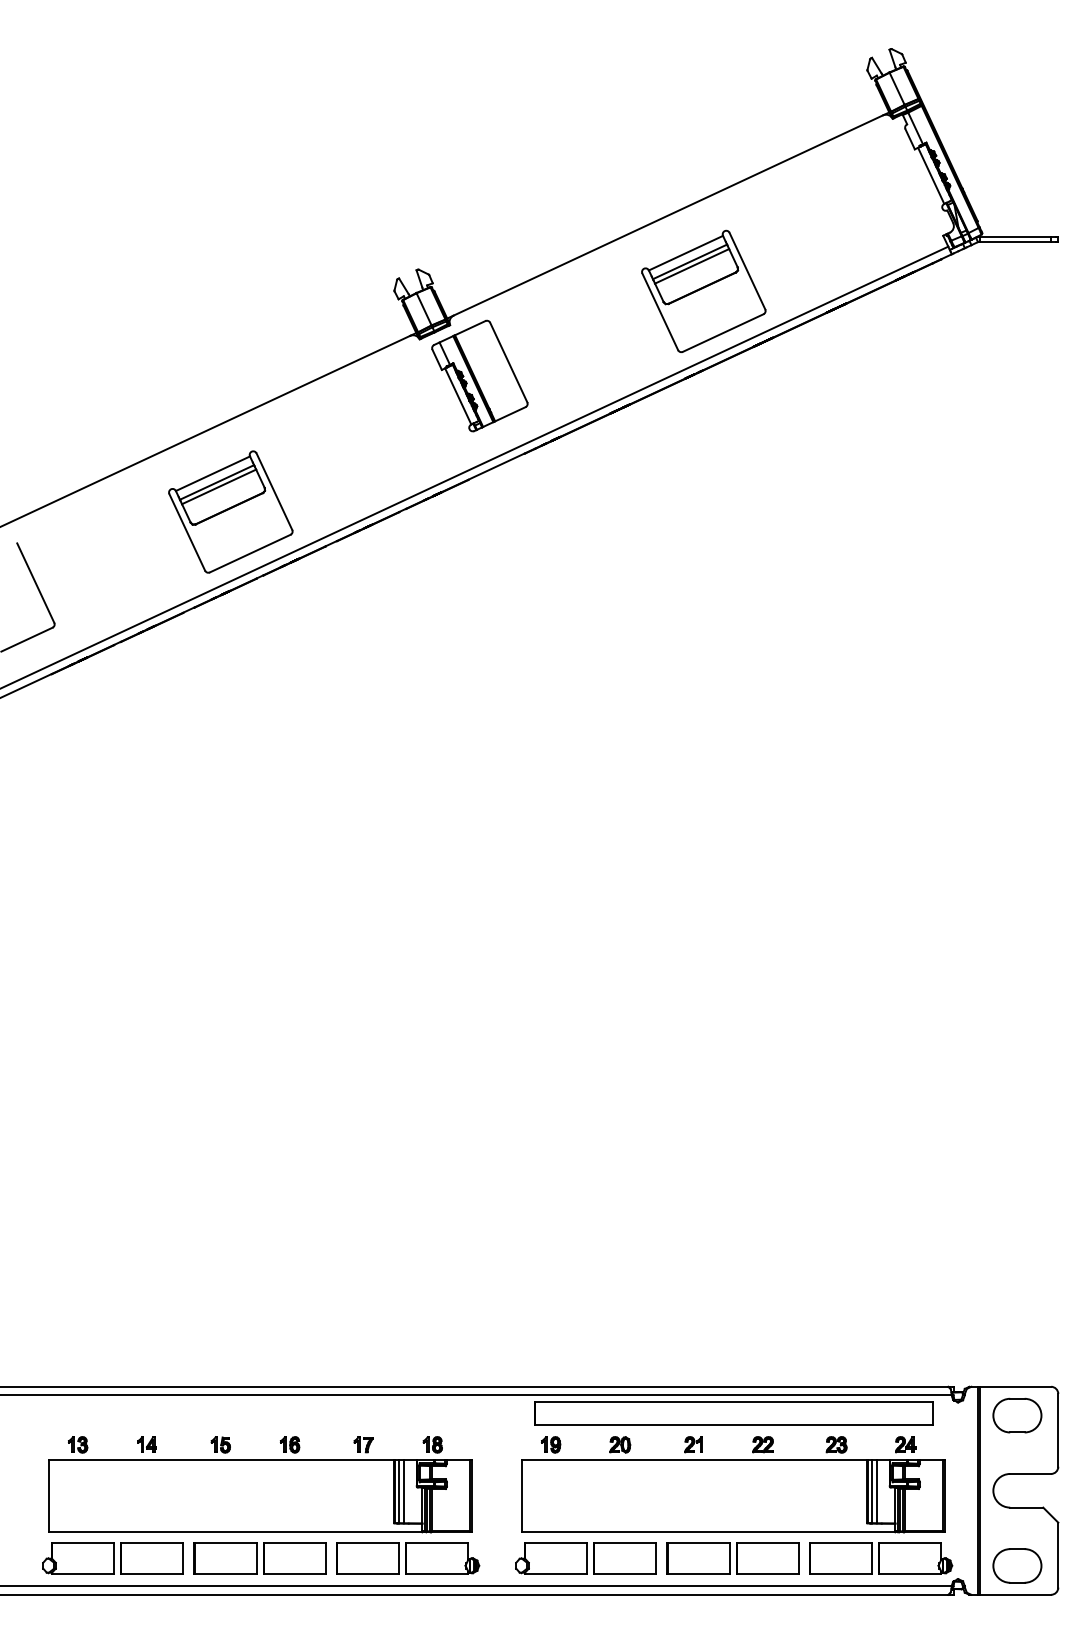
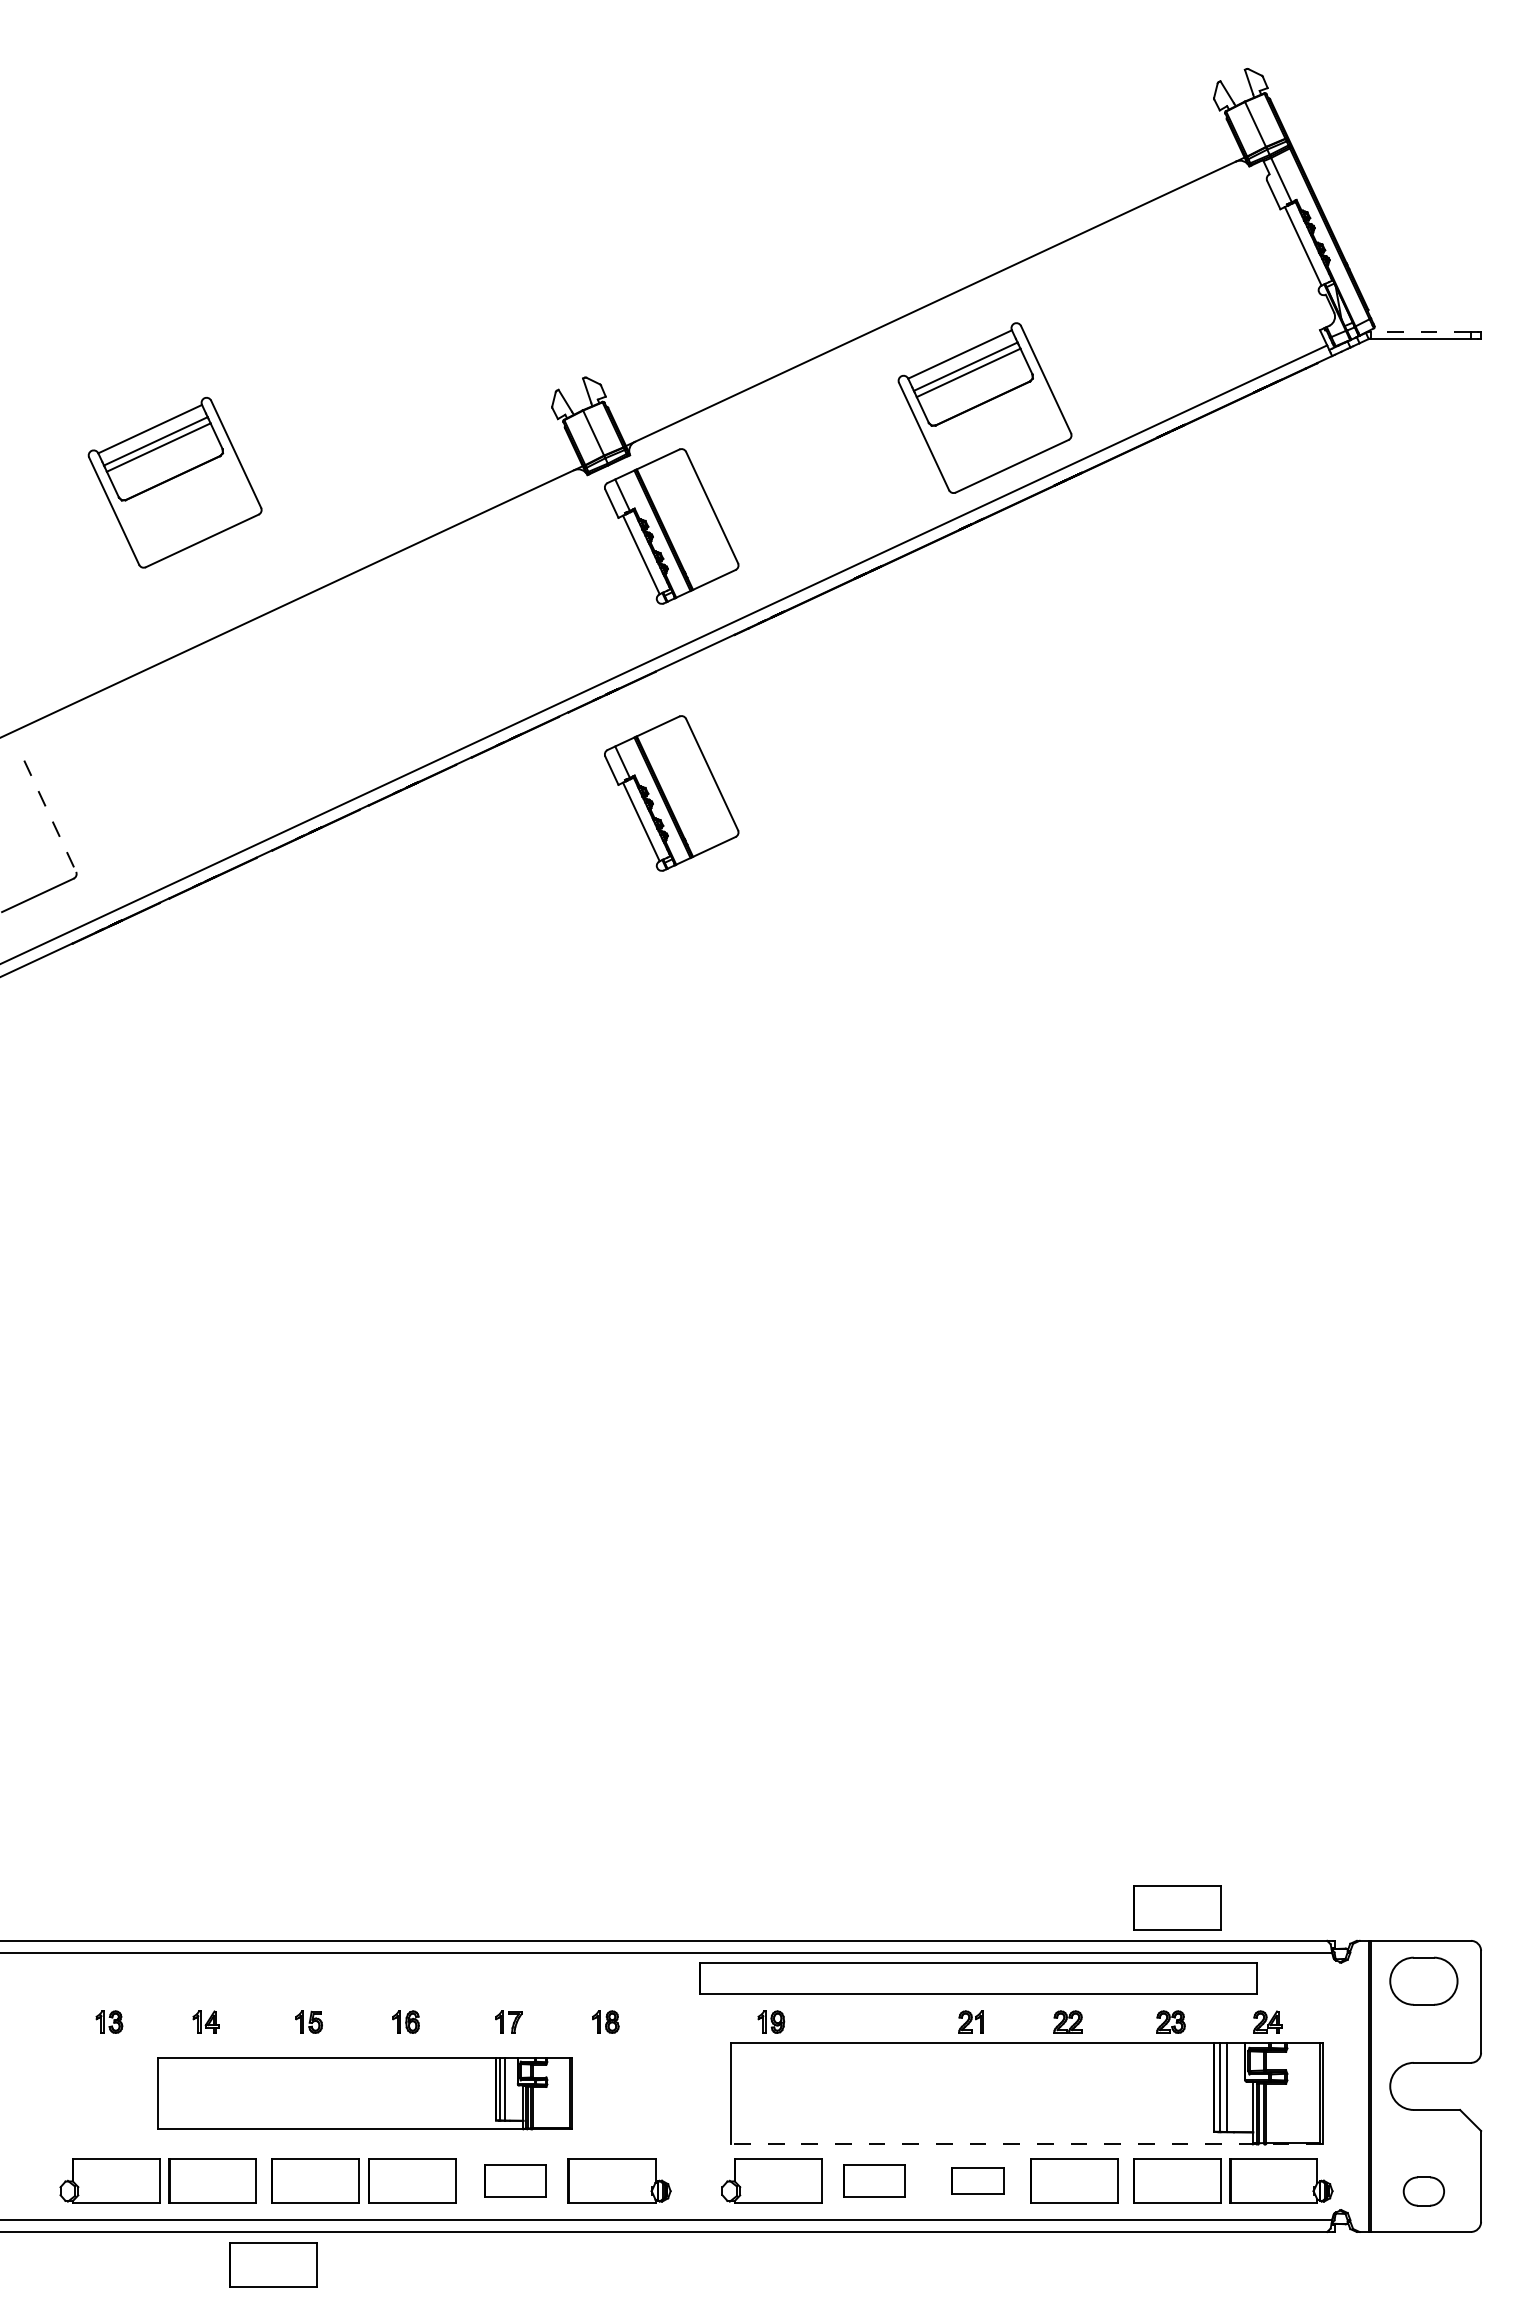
line: (1014, 236) -> (1420, 331), solid -> dashed
part: (230, 511) -> (174, 482), moved
part: (479, 566) -> (671, 793), added
line: (35, 583) -> (50, 816), solid -> dashed
part: (841, 1362) -> (1177, 1907), added
part: (734, 1413) -> (978, 1978), moved
part: (619, 1444) -> (867, 2021), removed
part: (260, 1495) -> (364, 2093), size x0.7
line: (734, 1532) -> (1027, 2144), solid -> dashed
part: (368, 1558) -> (515, 2180), size x0.7
part: (624, 1558) -> (874, 2180), size x0.7
part: (698, 1558) -> (977, 2180), size x0.6
part: (1017, 1565) -> (1423, 2191), size x0.6
part: (195, 1618) -> (273, 2264), added

